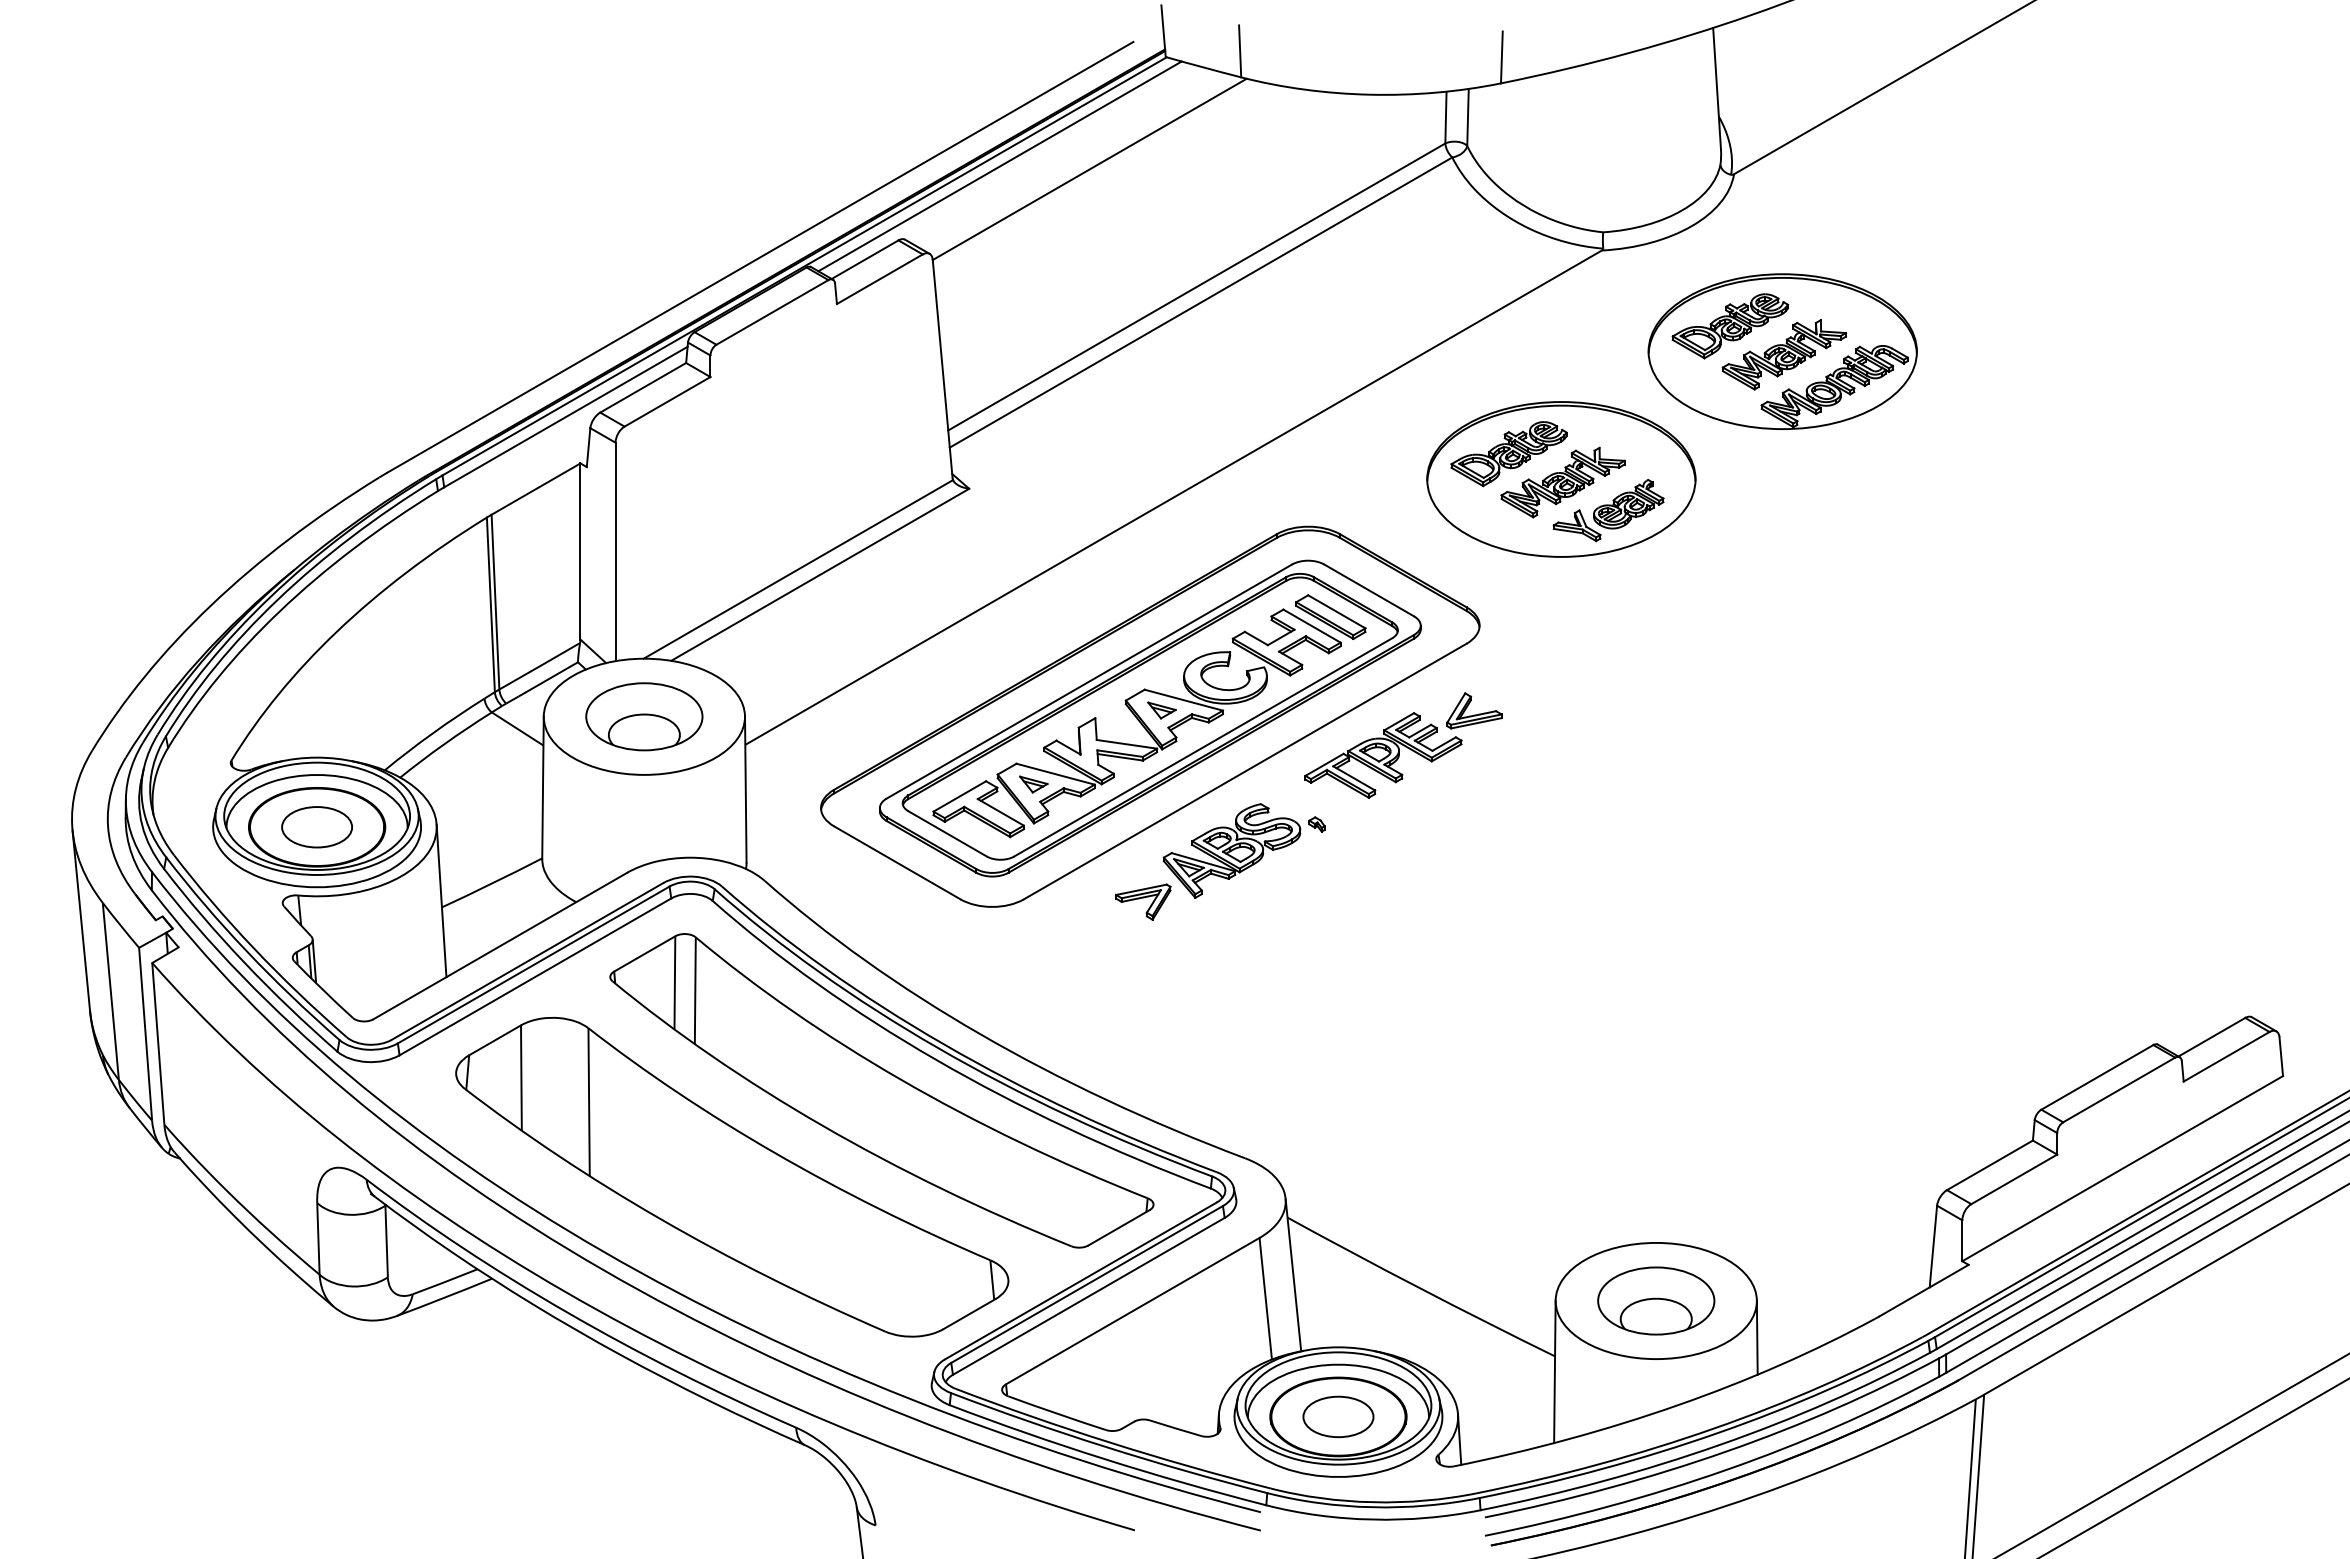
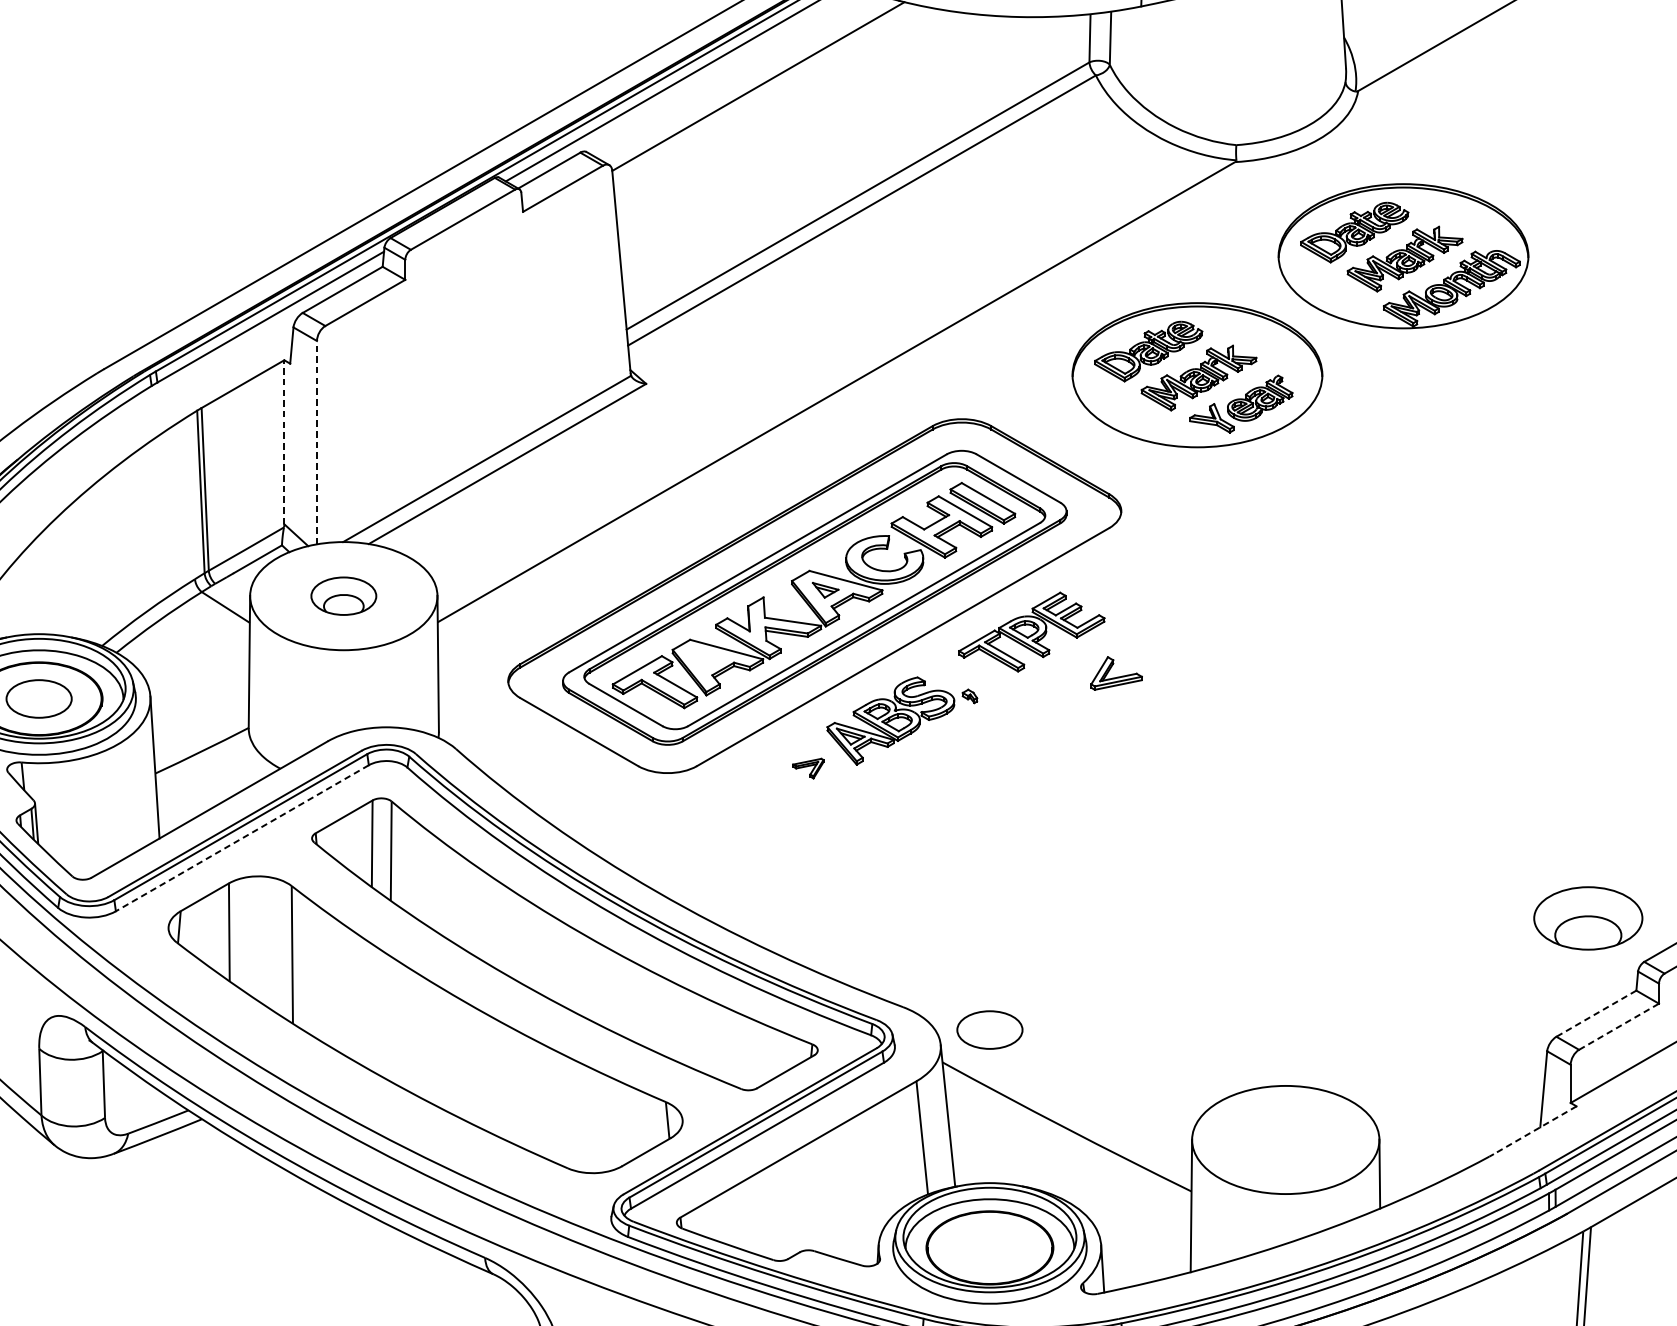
line: (580, 551) -> (284, 442), solid -> dashed
line: (615, 551) -> (316, 442), solid -> dashed
part: (1474, 710) -> (1116, 673), moved
part: (644, 716) -> (343, 595), size x0.6
part: (1033, 784) -> (706, 659), removed
part: (1143, 901) -> (808, 768), size x0.6
line: (535, 976) -> (242, 837), solid -> dashed
line: (1989, 1165) -> (1595, 1013), solid -> dashed
line: (2014, 1179) -> (1619, 1026), solid -> dashed
line: (1923, 1290) -> (1534, 1130), solid -> dashed
part: (1656, 1300) -> (1588, 917), moved
part: (1338, 1416) -> (989, 1029), moved

